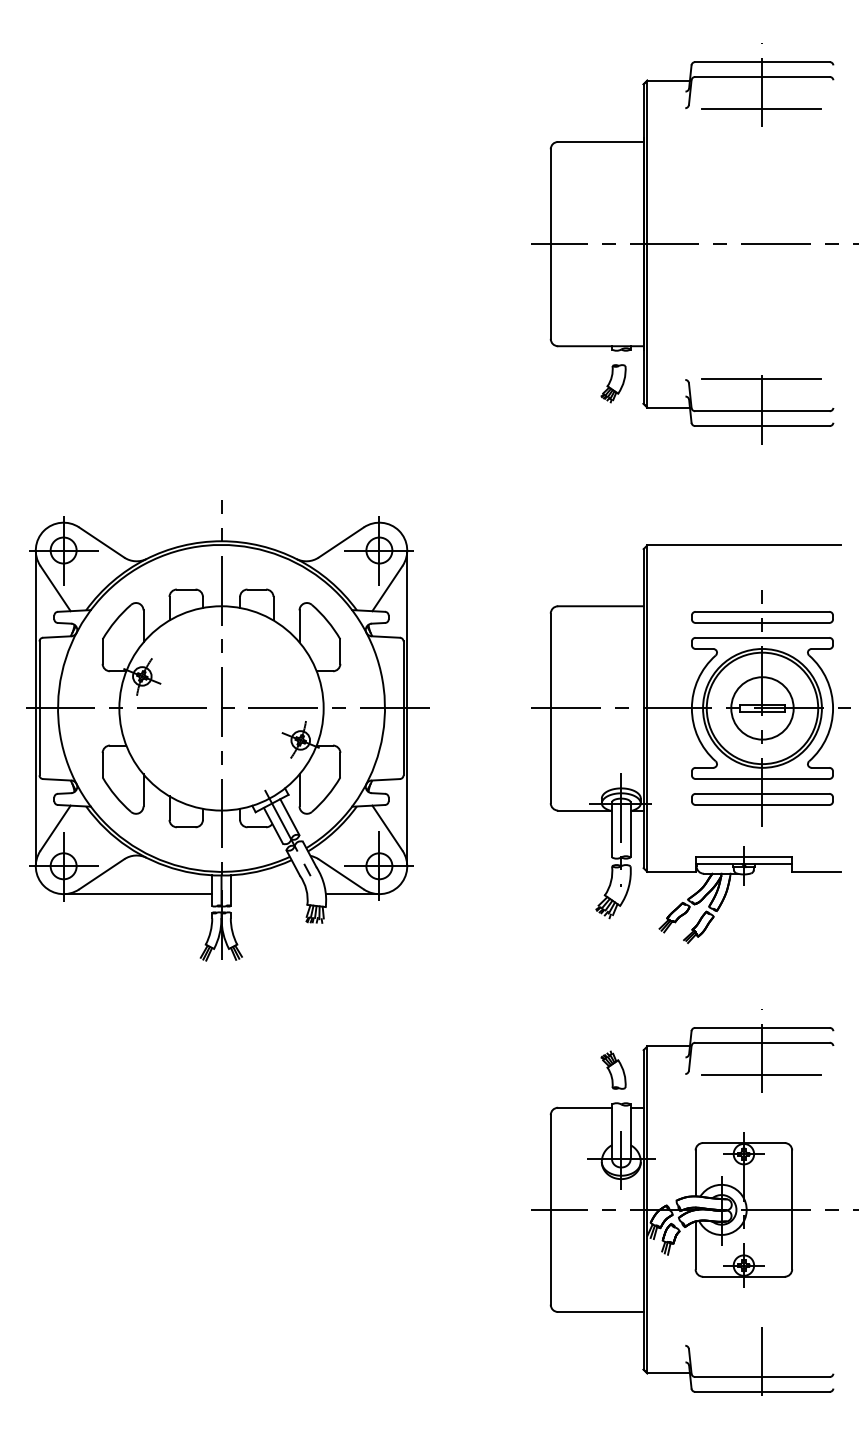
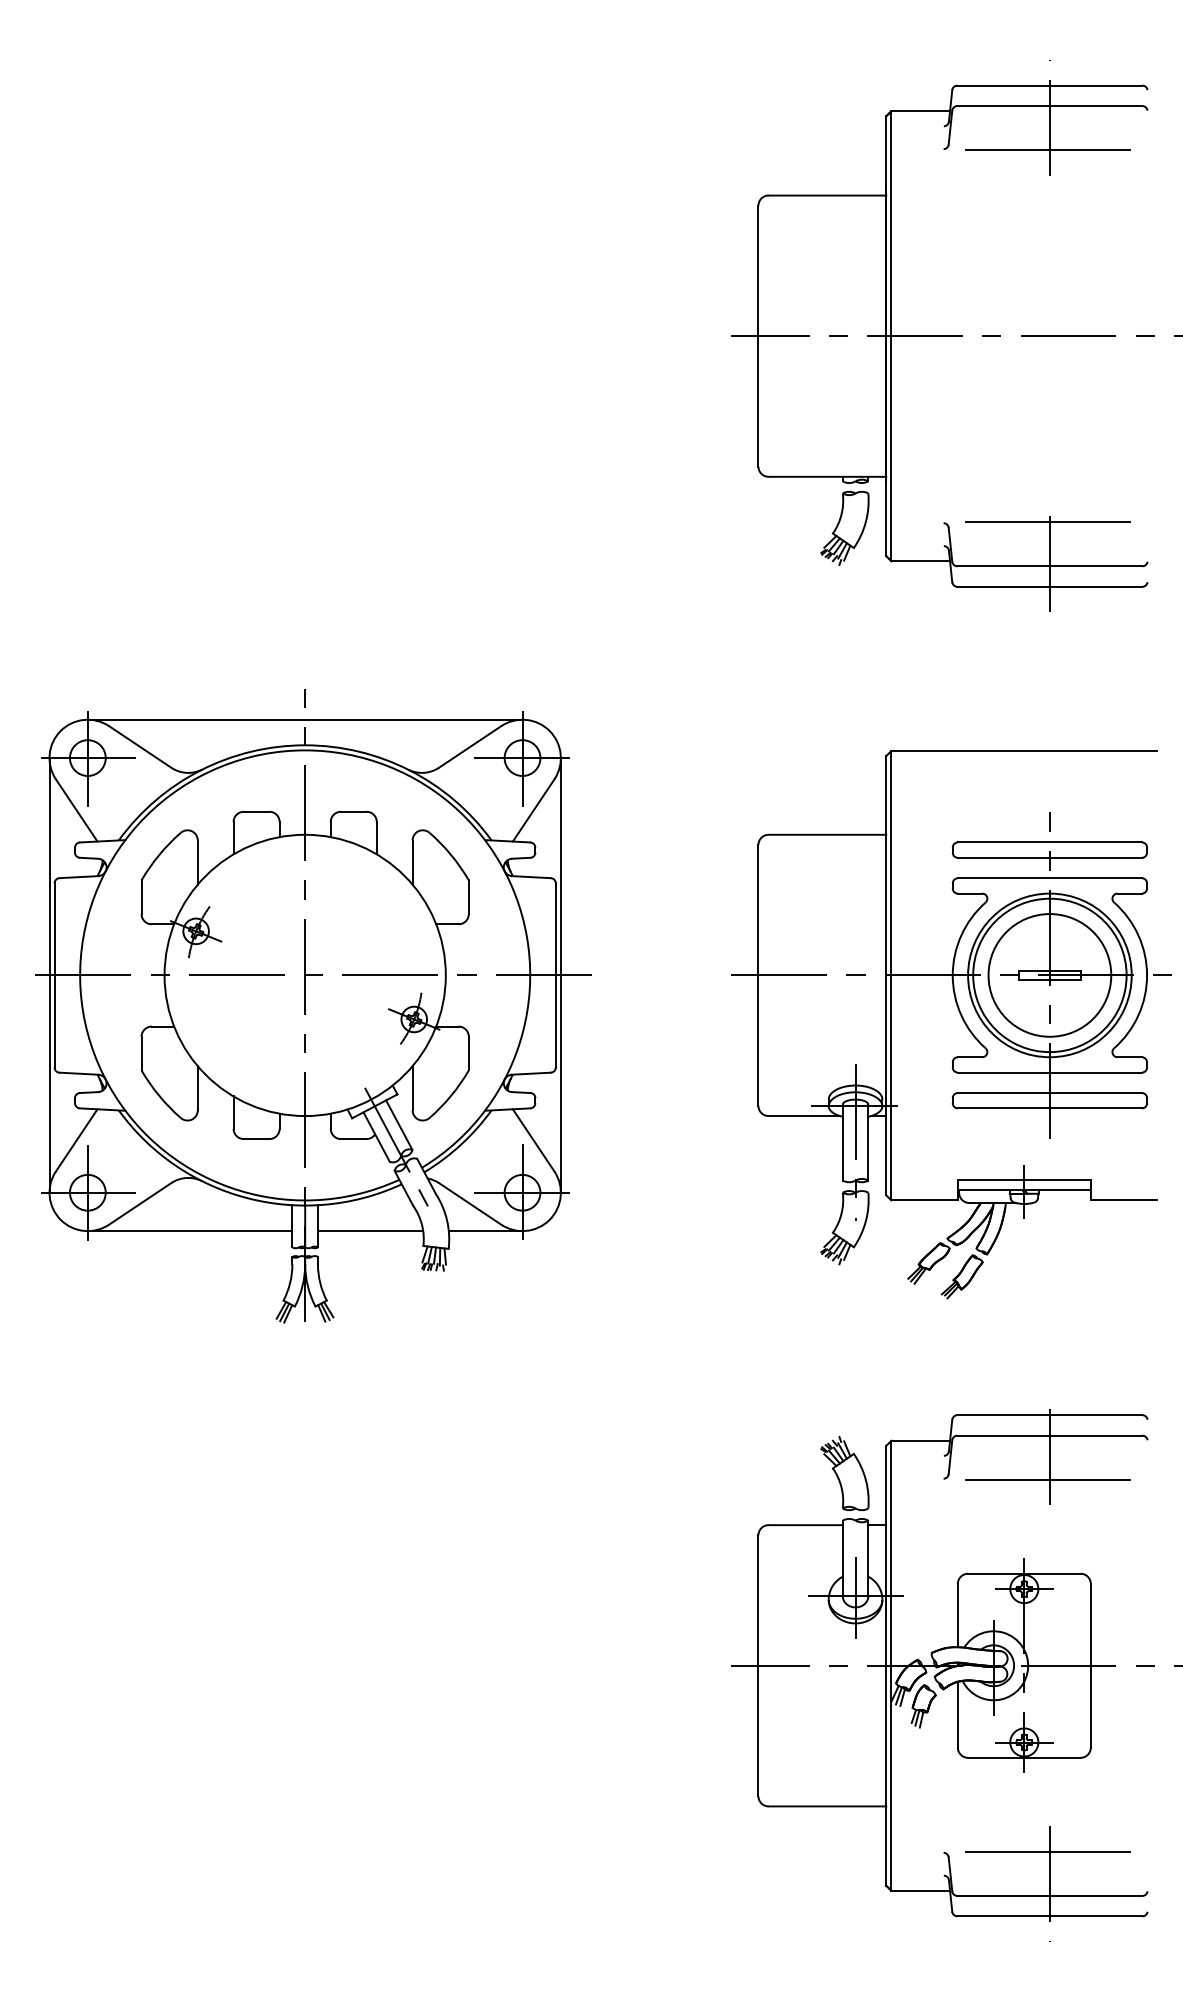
part: (613, 383) -> (844, 528), size x1.43
line: (221, 522) -> (304, 719), added
circle: (762, 708) -> (1049, 975), size x1.43
line: (268, 894) -> (370, 1231), added
part: (613, 1070) -> (844, 1473), size x1.43
line: (760, 1344) -> (1047, 1851), added

